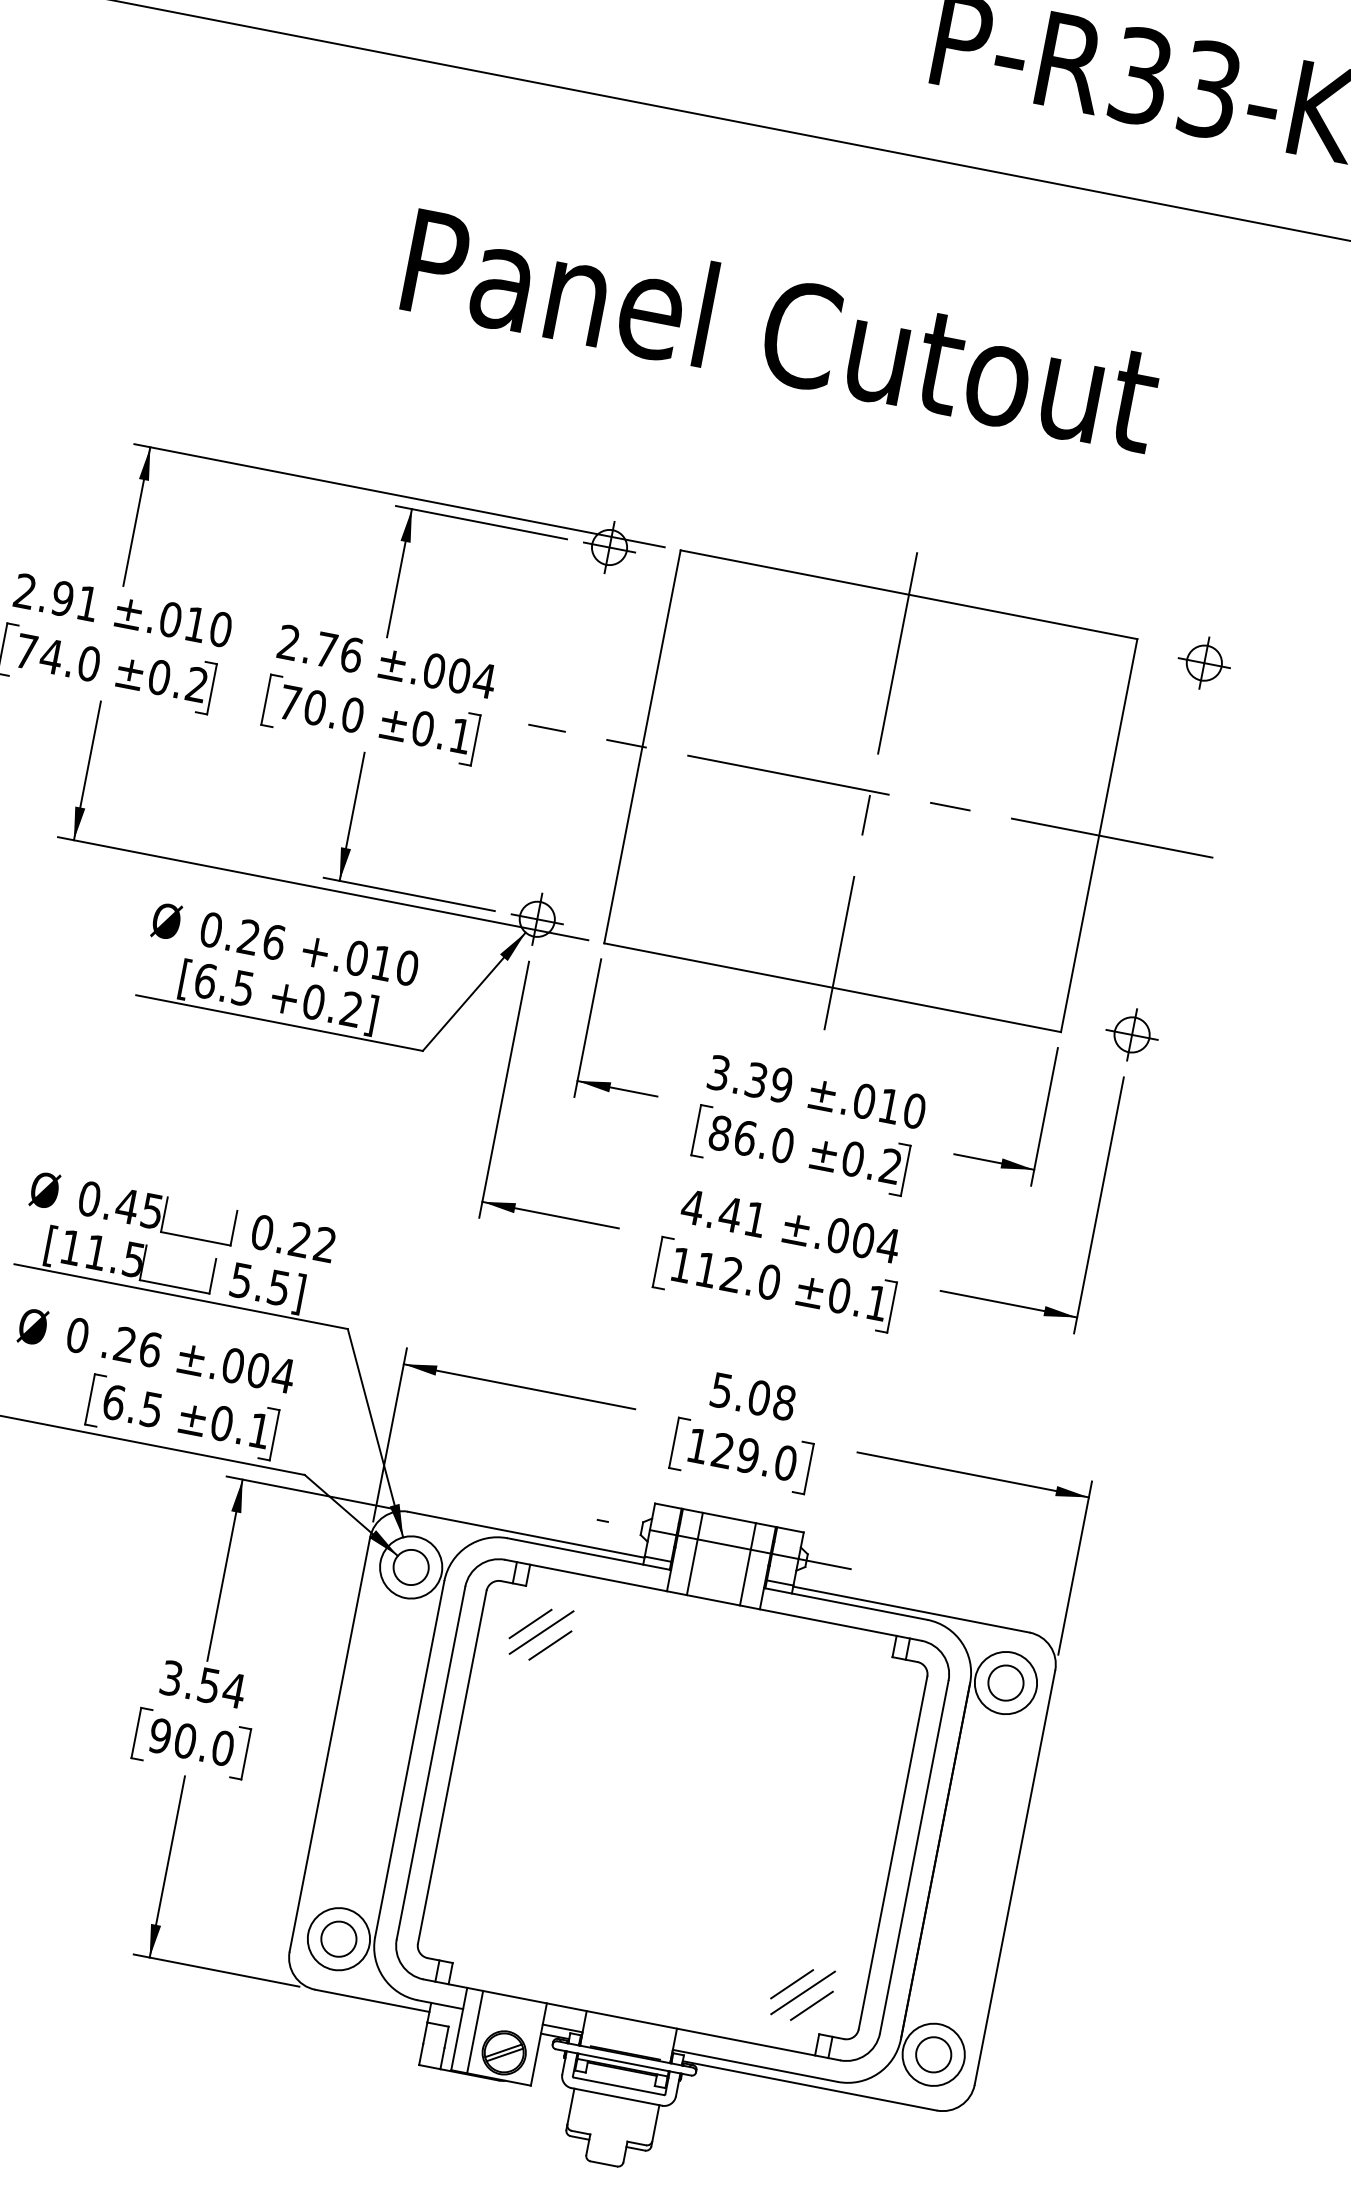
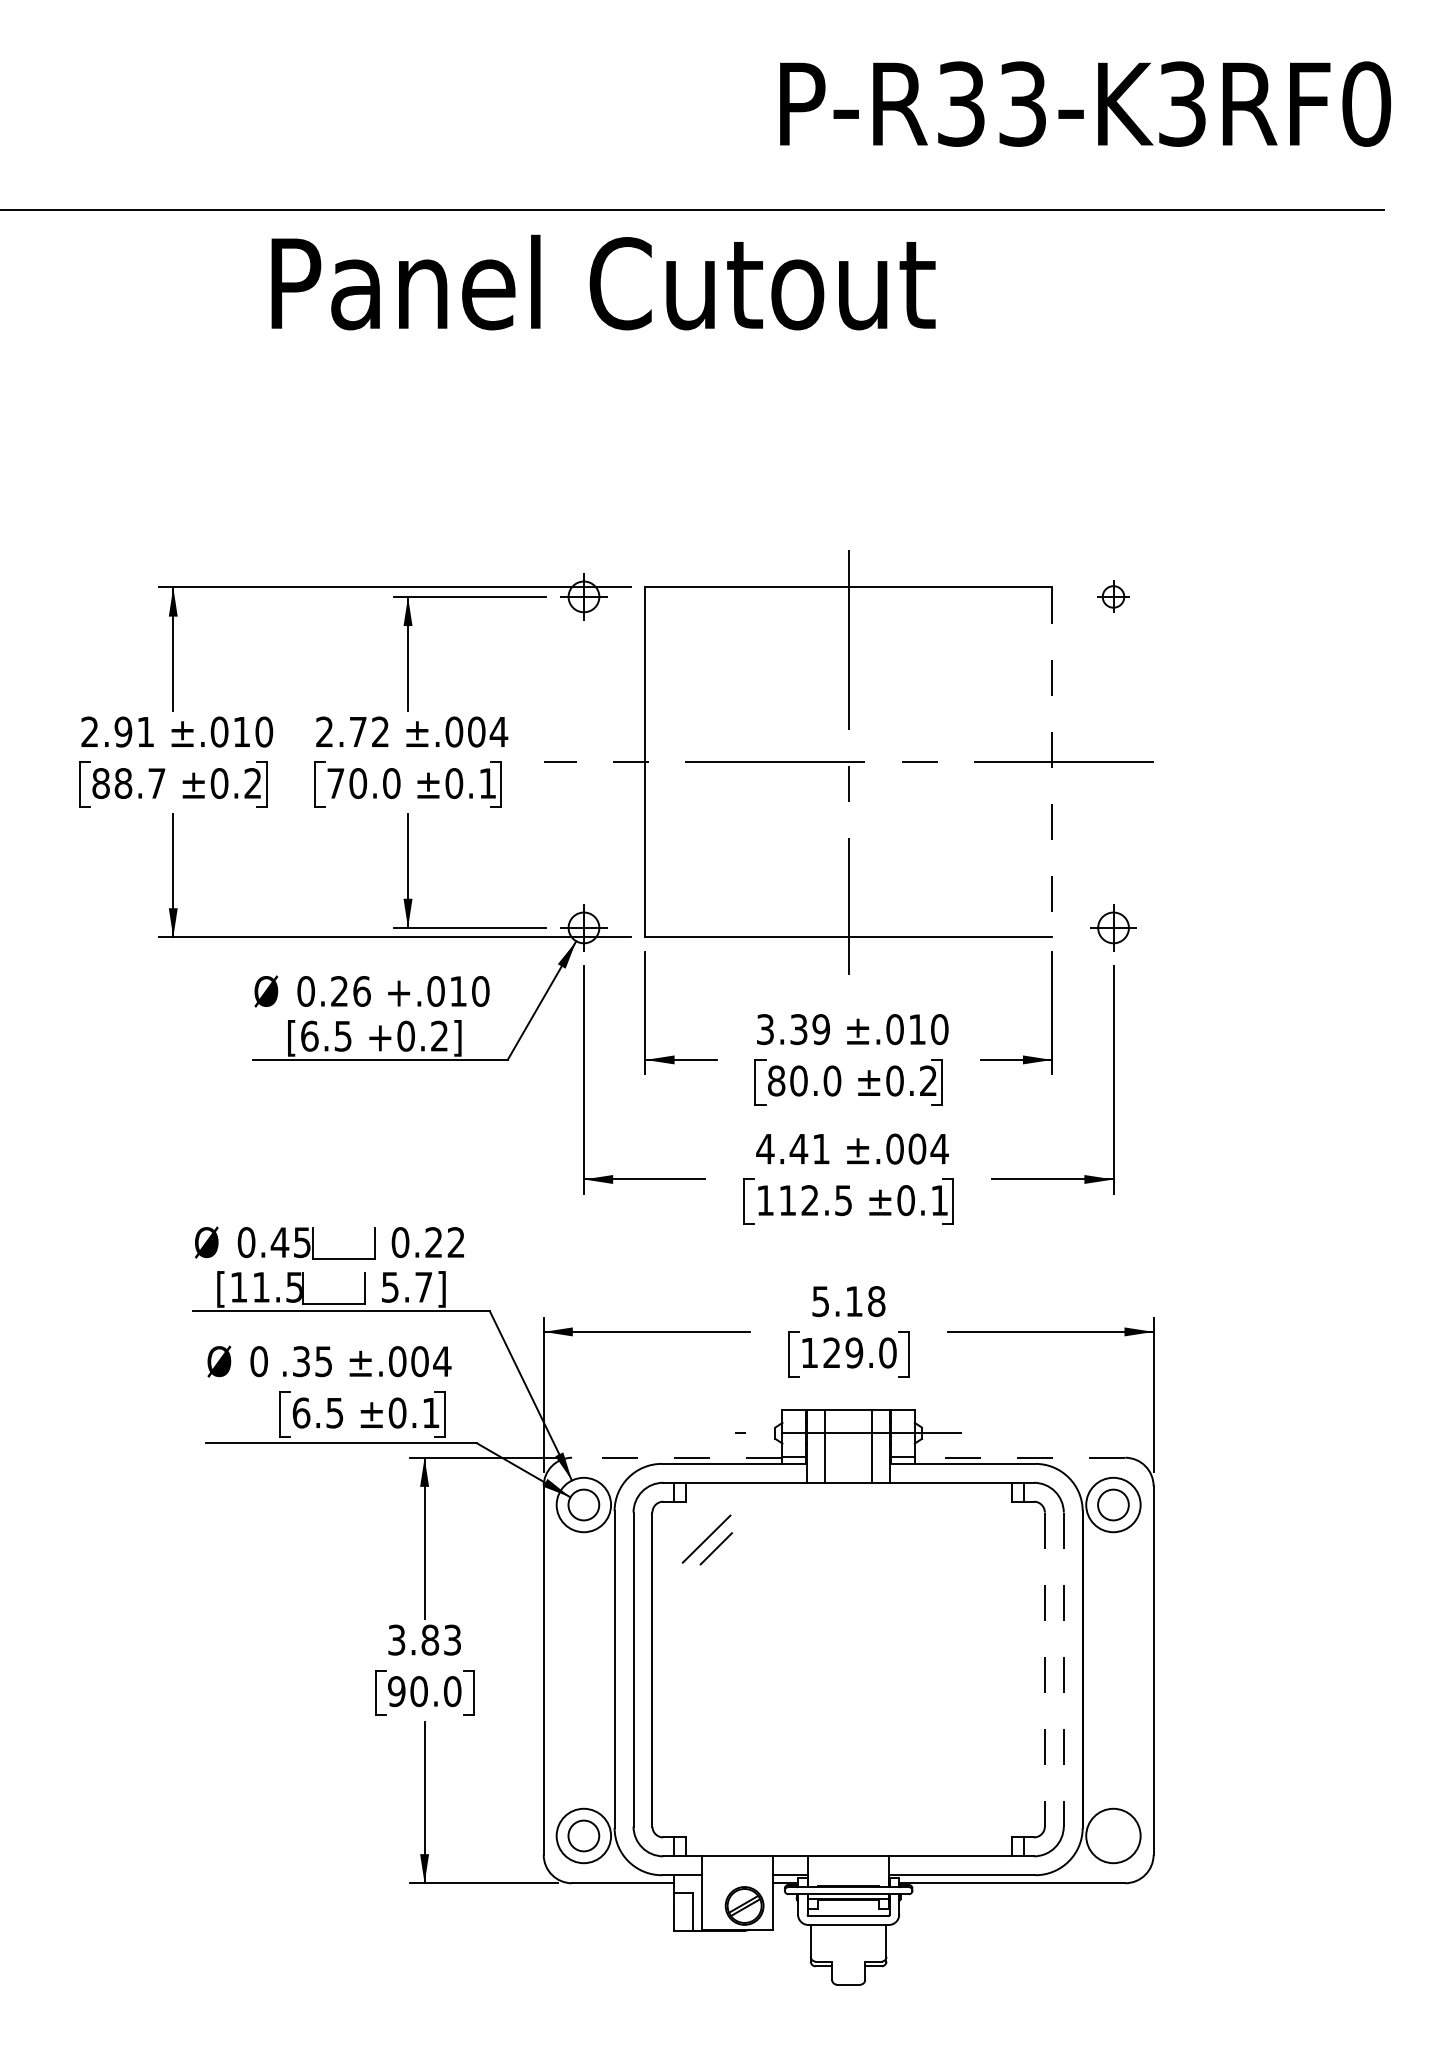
text: (781, 329) -> (603, 282), moved
text: (351, 654) -> (380, 731), 2.76 -> 2.72
text: (57, 657) -> (128, 783), 74.0 -> 88.7
part: (1204, 662) -> (1113, 596), size x0.7
line: (1099, 835) -> (1052, 762), solid -> dashed
text: (744, 1137) -> (798, 1080), 86.0 -> 80.0
text: (769, 1282) -> (843, 1200), 112.0 -> 112.5
text: (278, 1288) -> (423, 1287), 5.5] -> 5.7]
text: (137, 1347) -> (312, 1361), .26 -> .35
text: (759, 1397) -> (854, 1301), 5.08 -> 5.18
line: (525, 1534) -> (676, 1457), solid -> dashed
line: (910, 1609) -> (1019, 1457), solid -> dashed
line: (530, 1623) -> (695, 1533), removed
text: (221, 1687) -> (441, 1639), 3.54 -> 3.83
line: (892, 1852) -> (1044, 1669), solid -> dashed
line: (913, 1856) -> (1063, 1669), solid -> dashed
line: (791, 1983) -> (979, 1798), removed
line: (802, 1992) -> (990, 1804), removed
line: (811, 2004) -> (1000, 1813), removed
line: (475, 2031) -> (716, 1892), removed
circle: (933, 2054) -> (1113, 1835), removed

